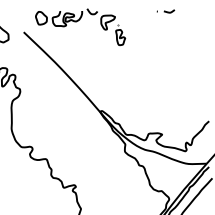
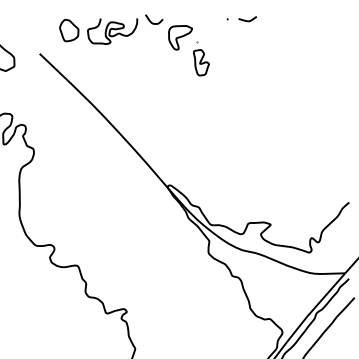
part: (165, 11) -> (241, 19), moved

